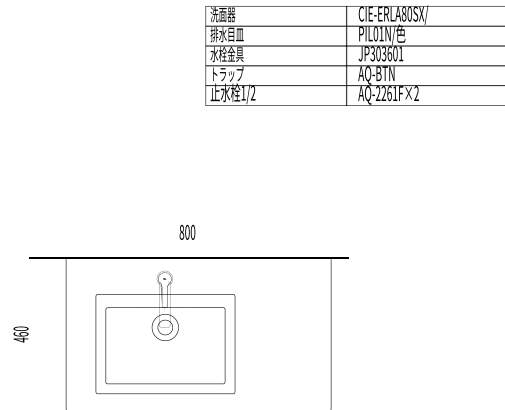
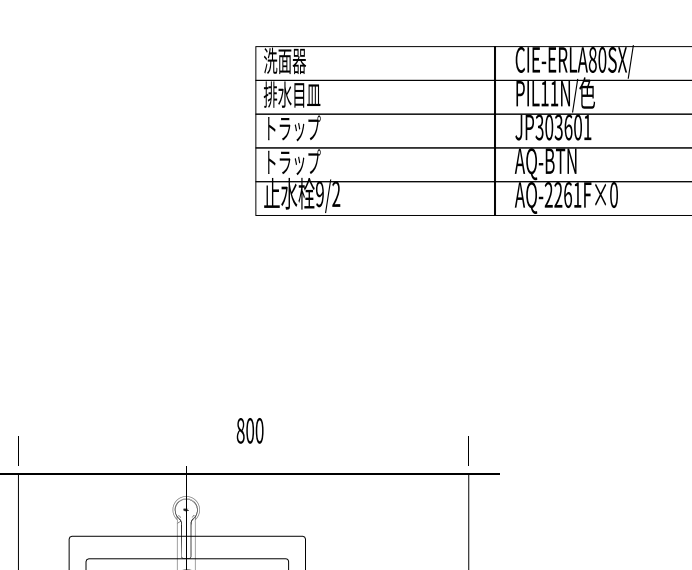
text: (375, 33) -> (544, 92), PIL01N/ -> PIL11N/
text: (226, 54) -> (291, 128), 水栓金具 -> トラップ
text: (243, 93) -> (319, 194), 1/2 -> 9/2
text: (416, 93) -> (613, 194), AQ-2261F×2 -> AQ-2261F×0
text: (187, 231) -> (250, 429), moved

